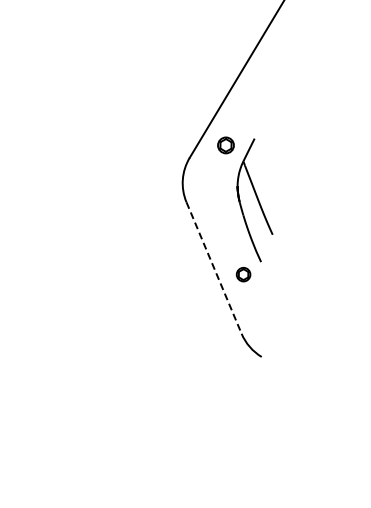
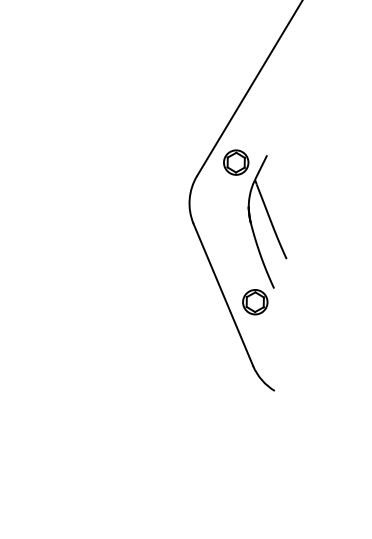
part: (225, 145) -> (235, 162), size x1.43
line: (214, 268) -> (223, 295), dashed -> solid
part: (243, 274) -> (255, 301), size x1.67

